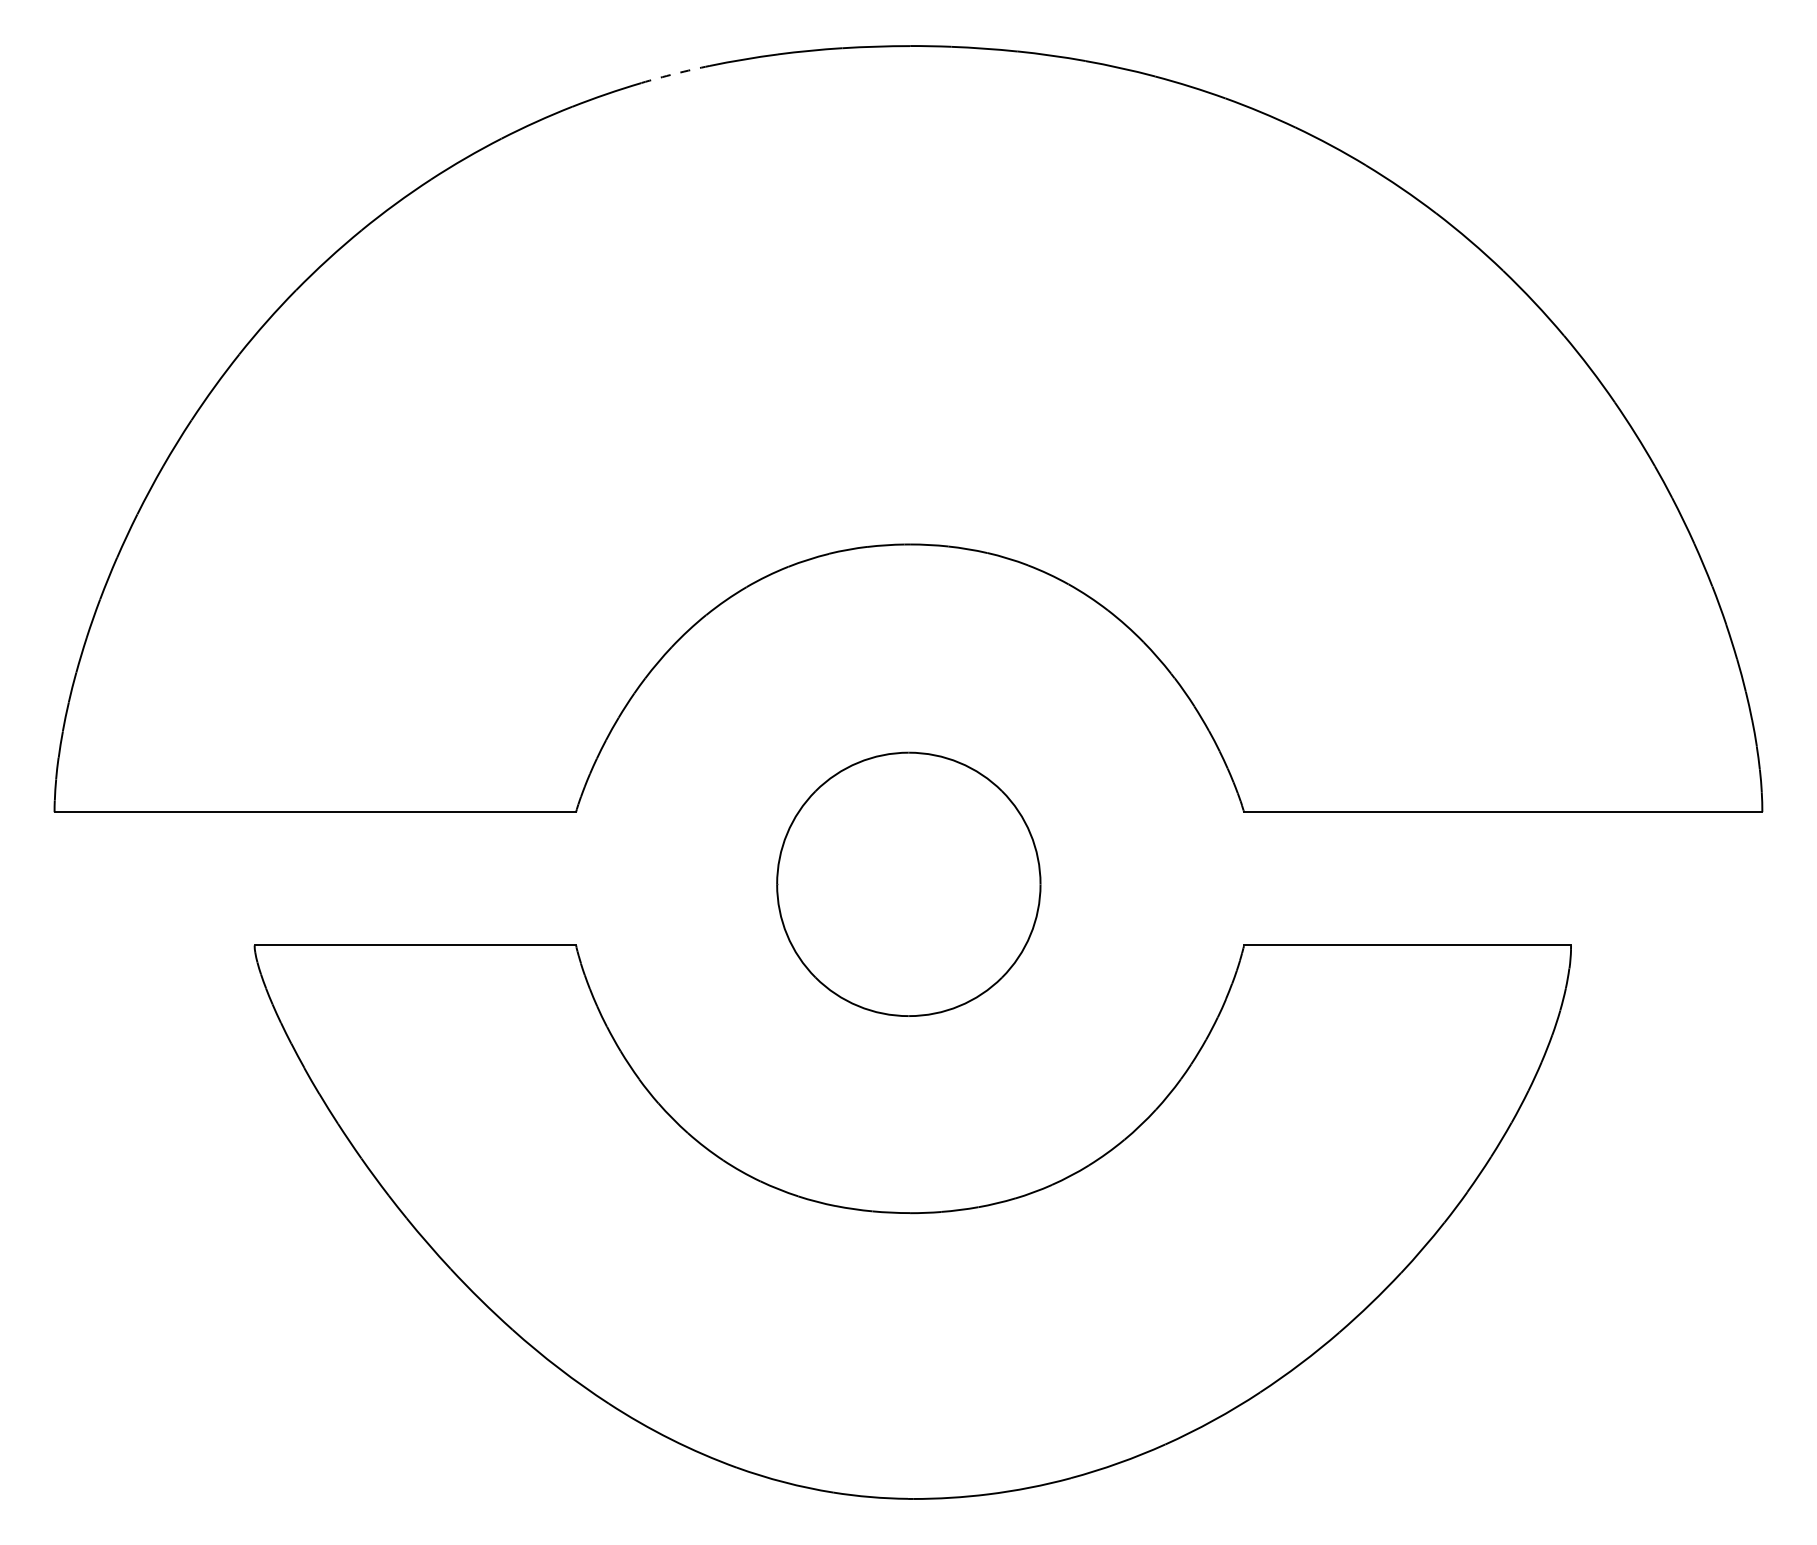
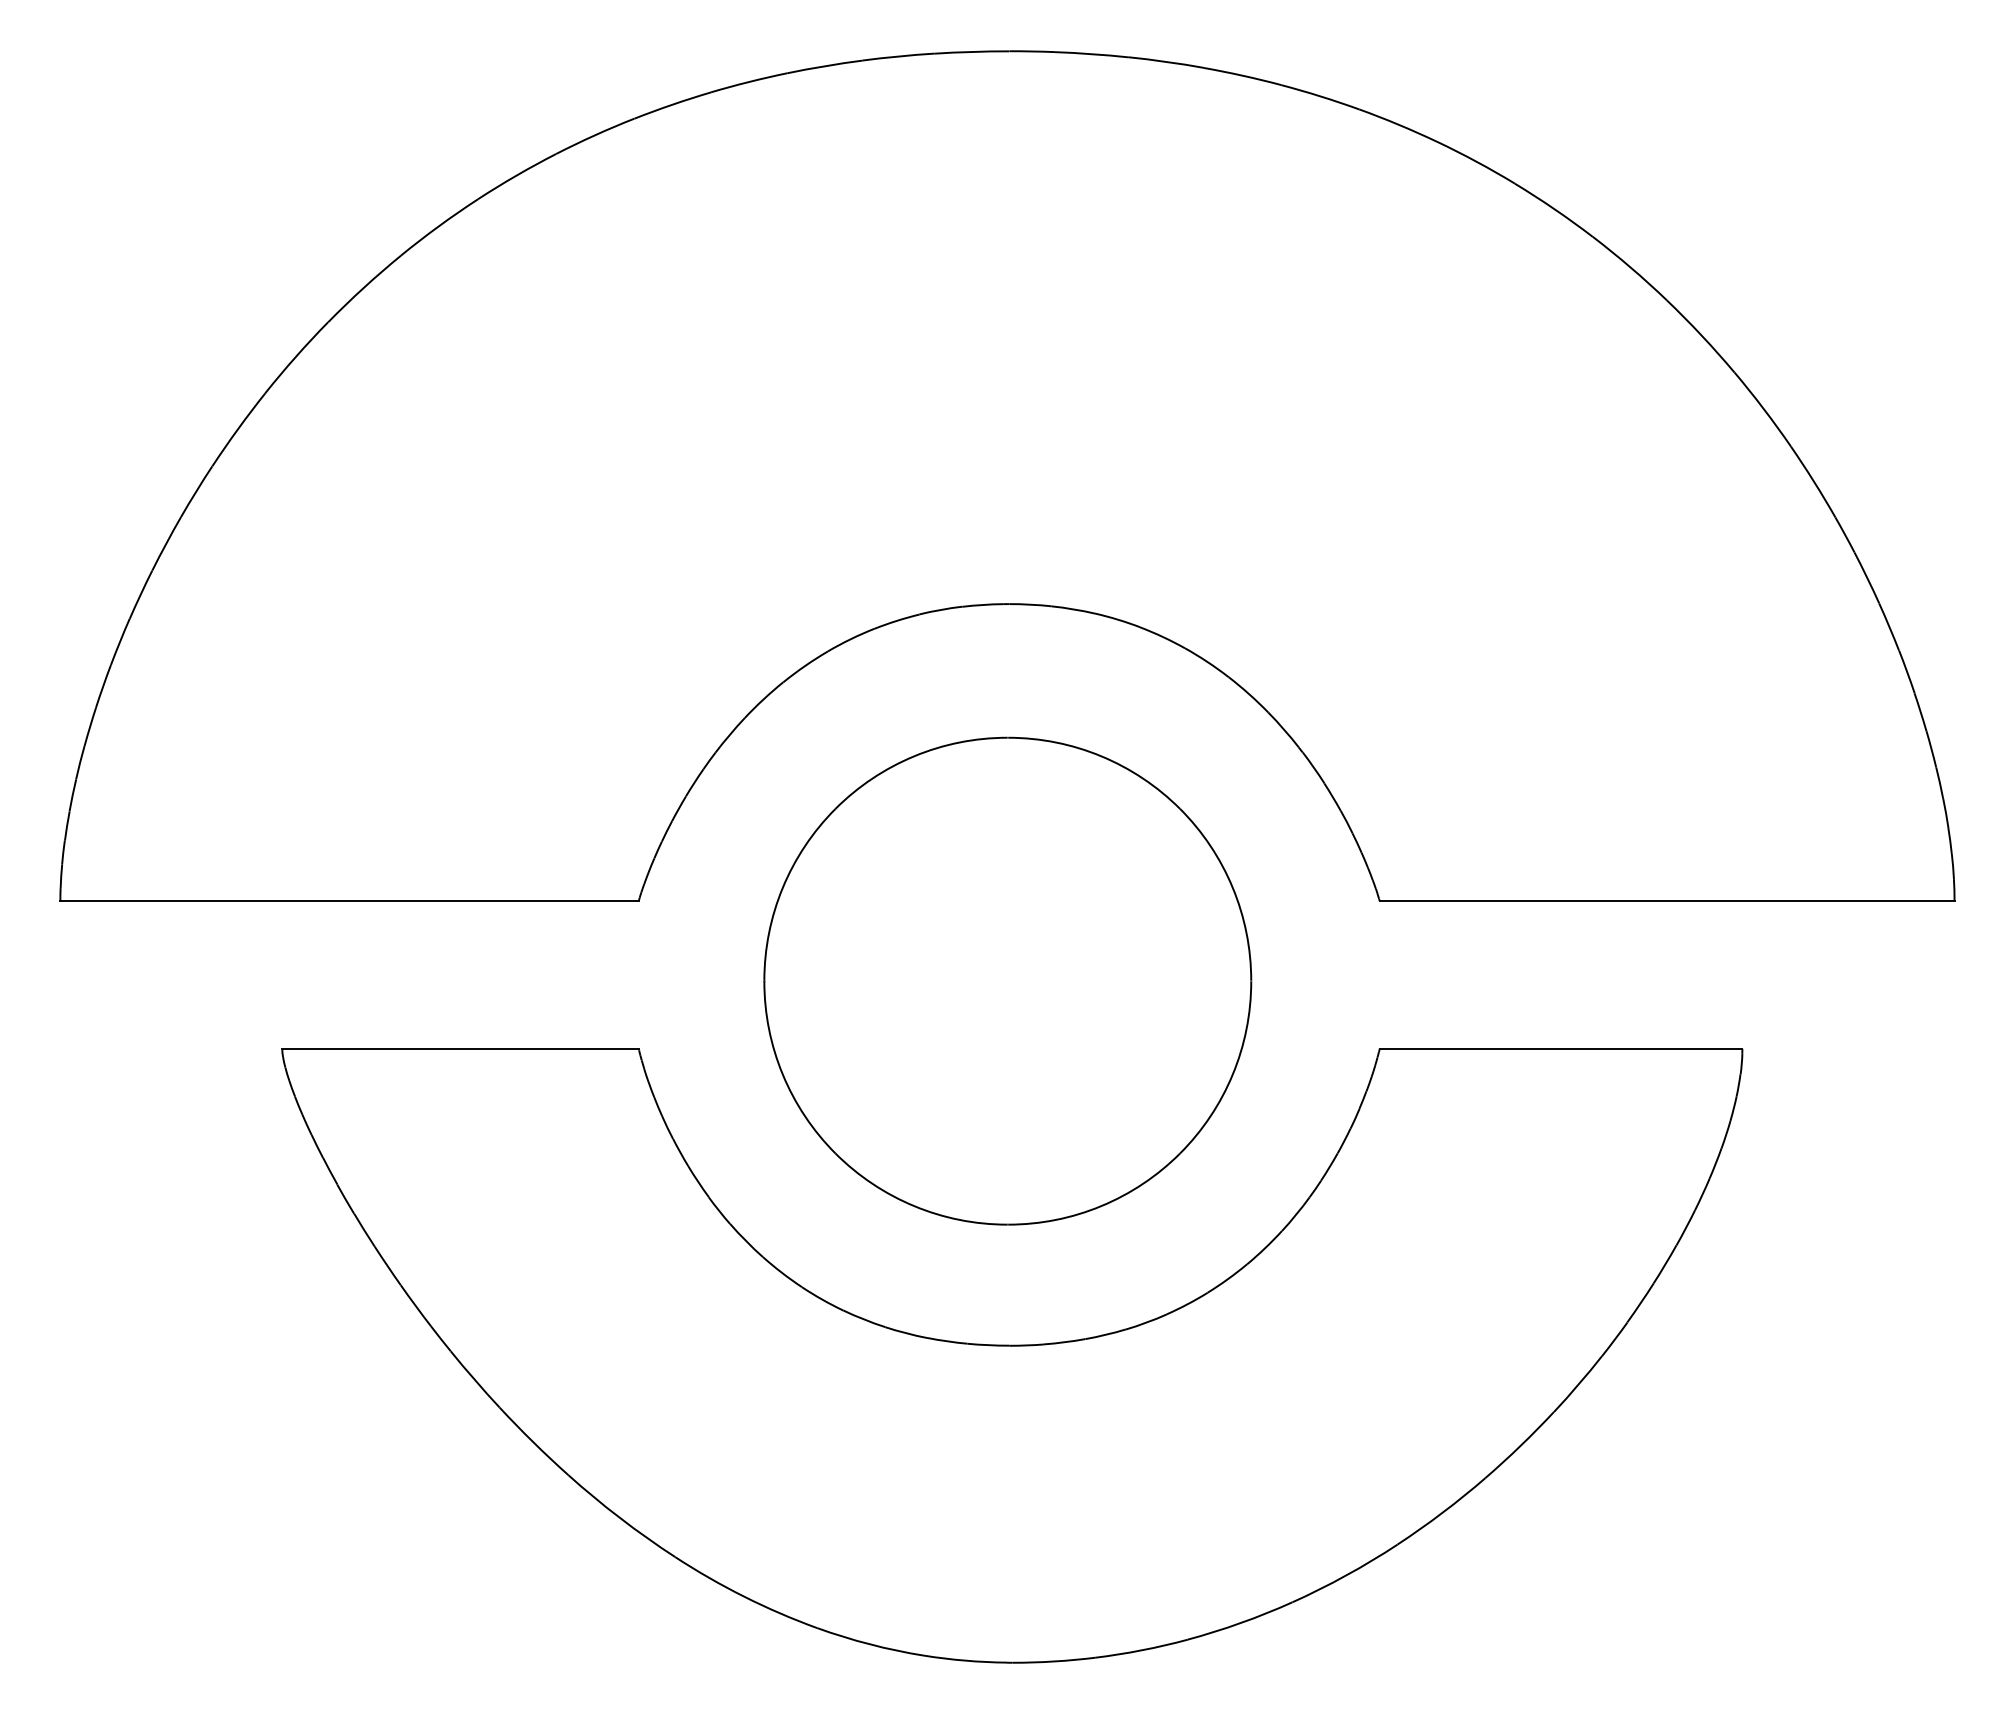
arc: (674, 74) -> (748, 82), dashed -> solid
part: (908, 883) -> (1007, 980), size x1.67

